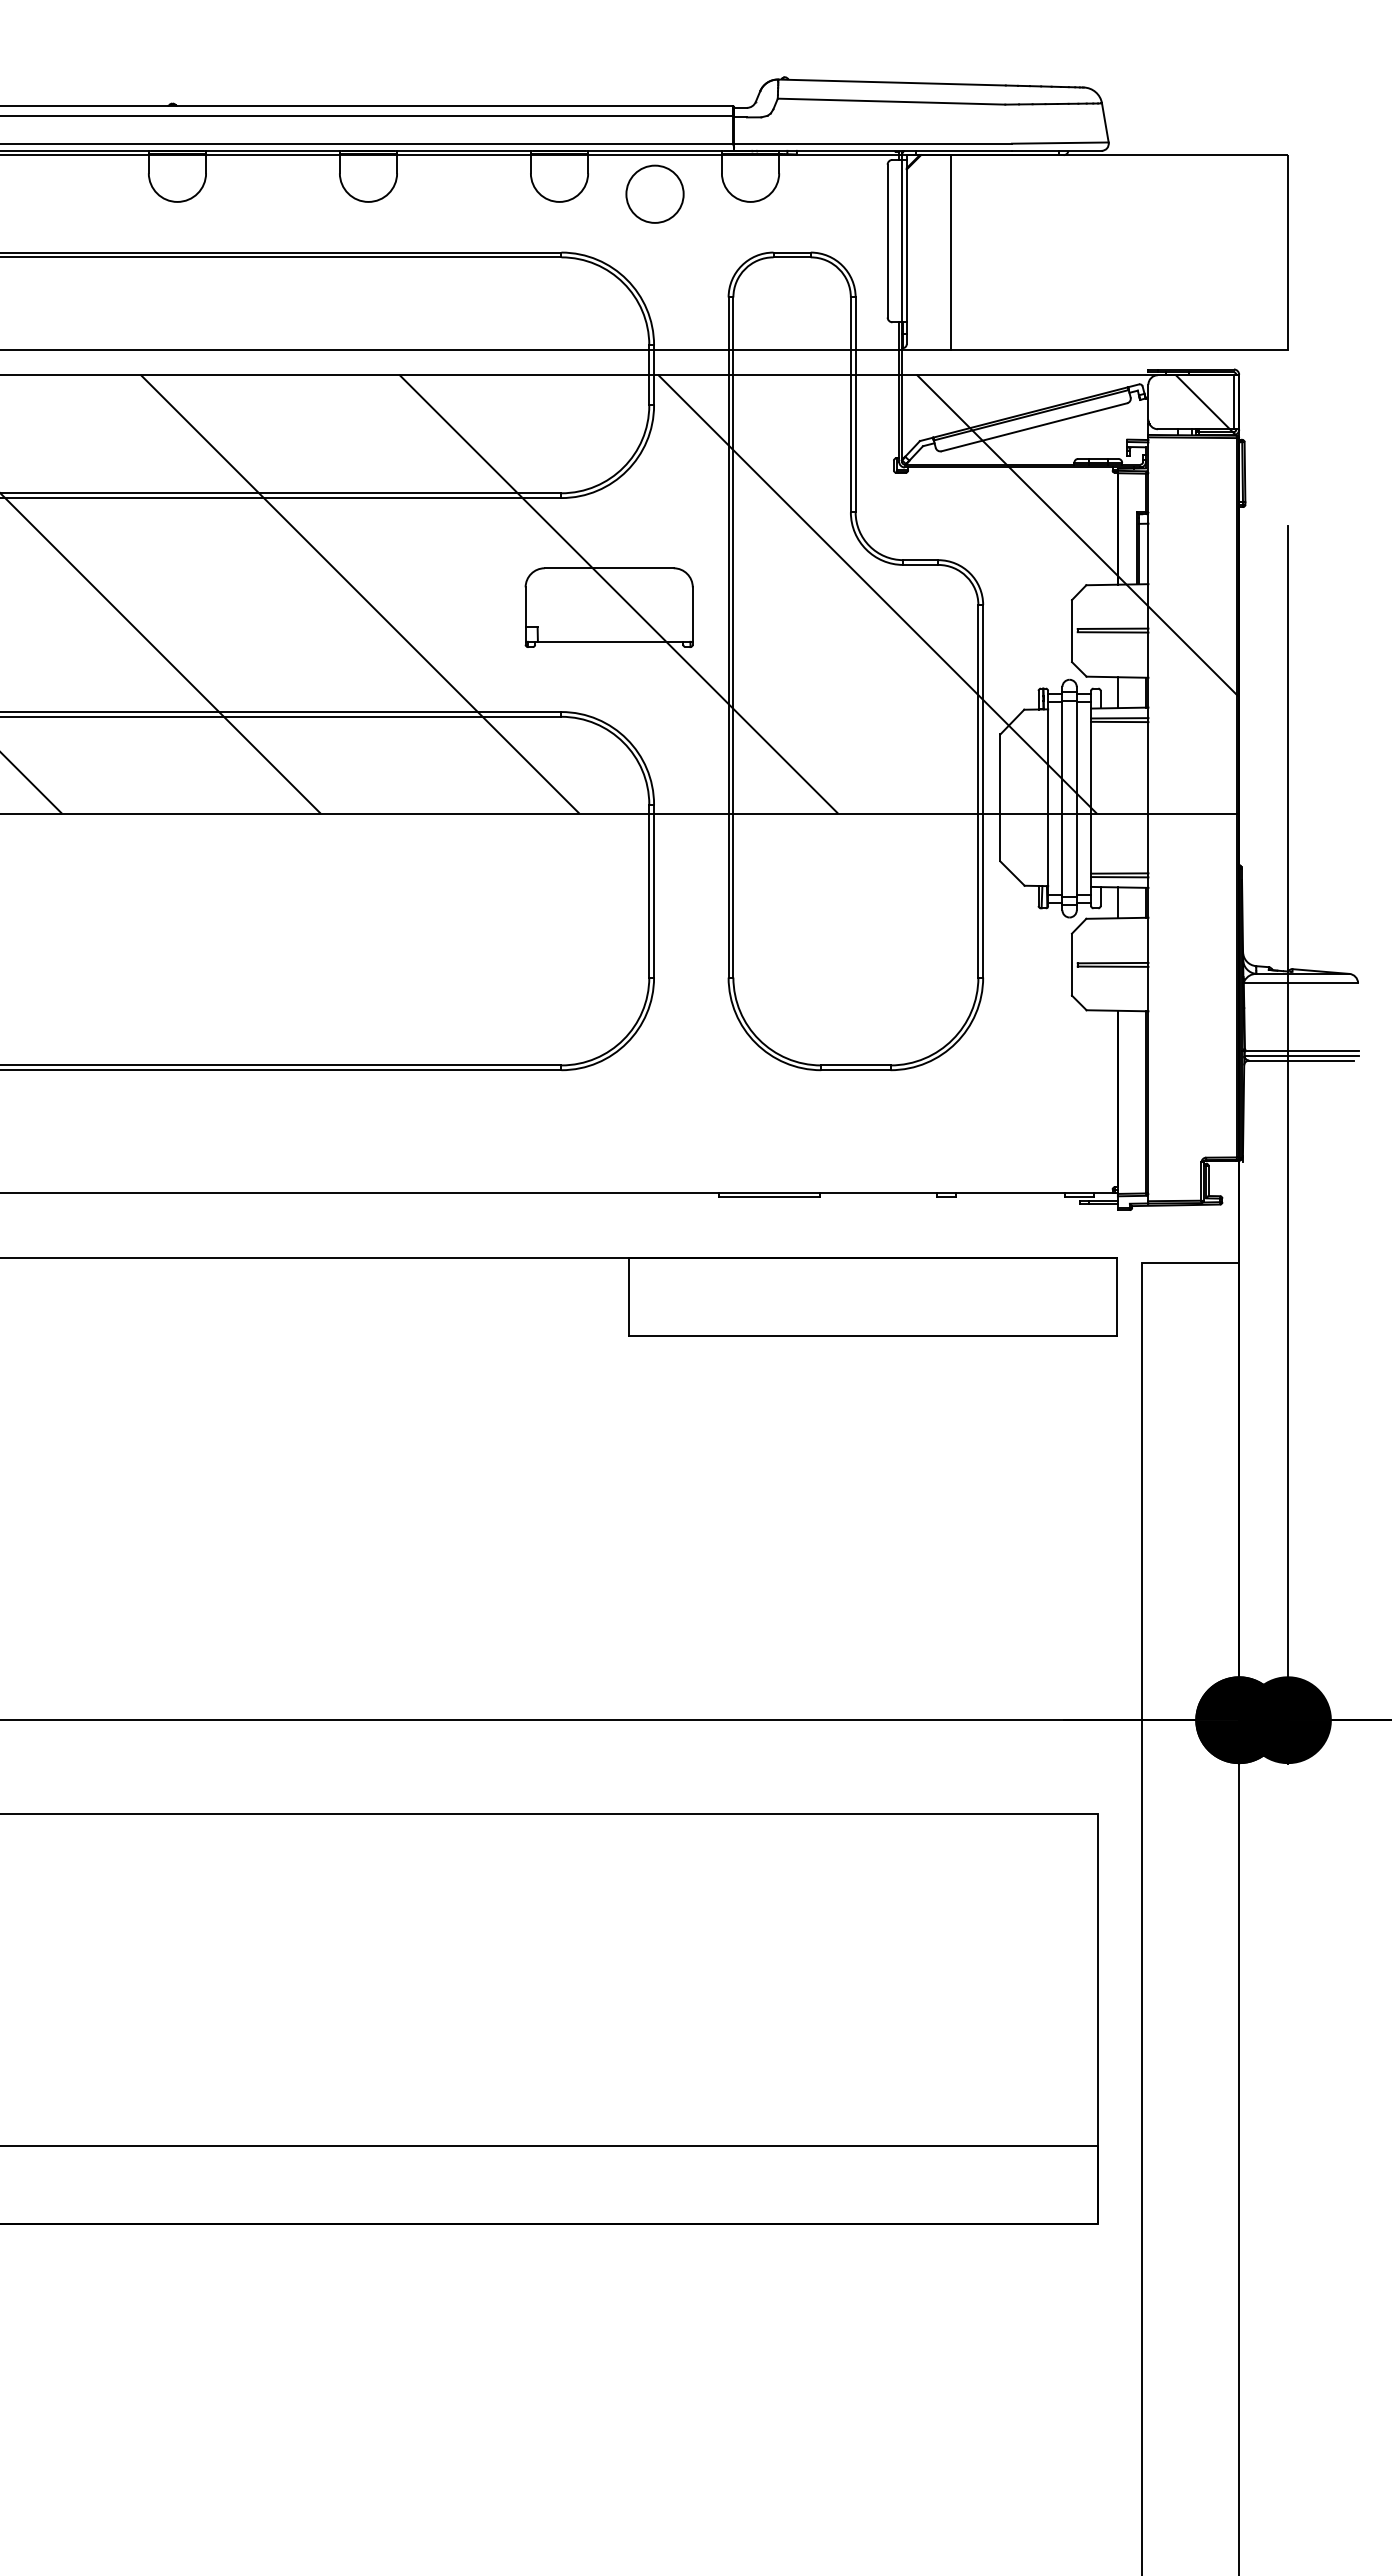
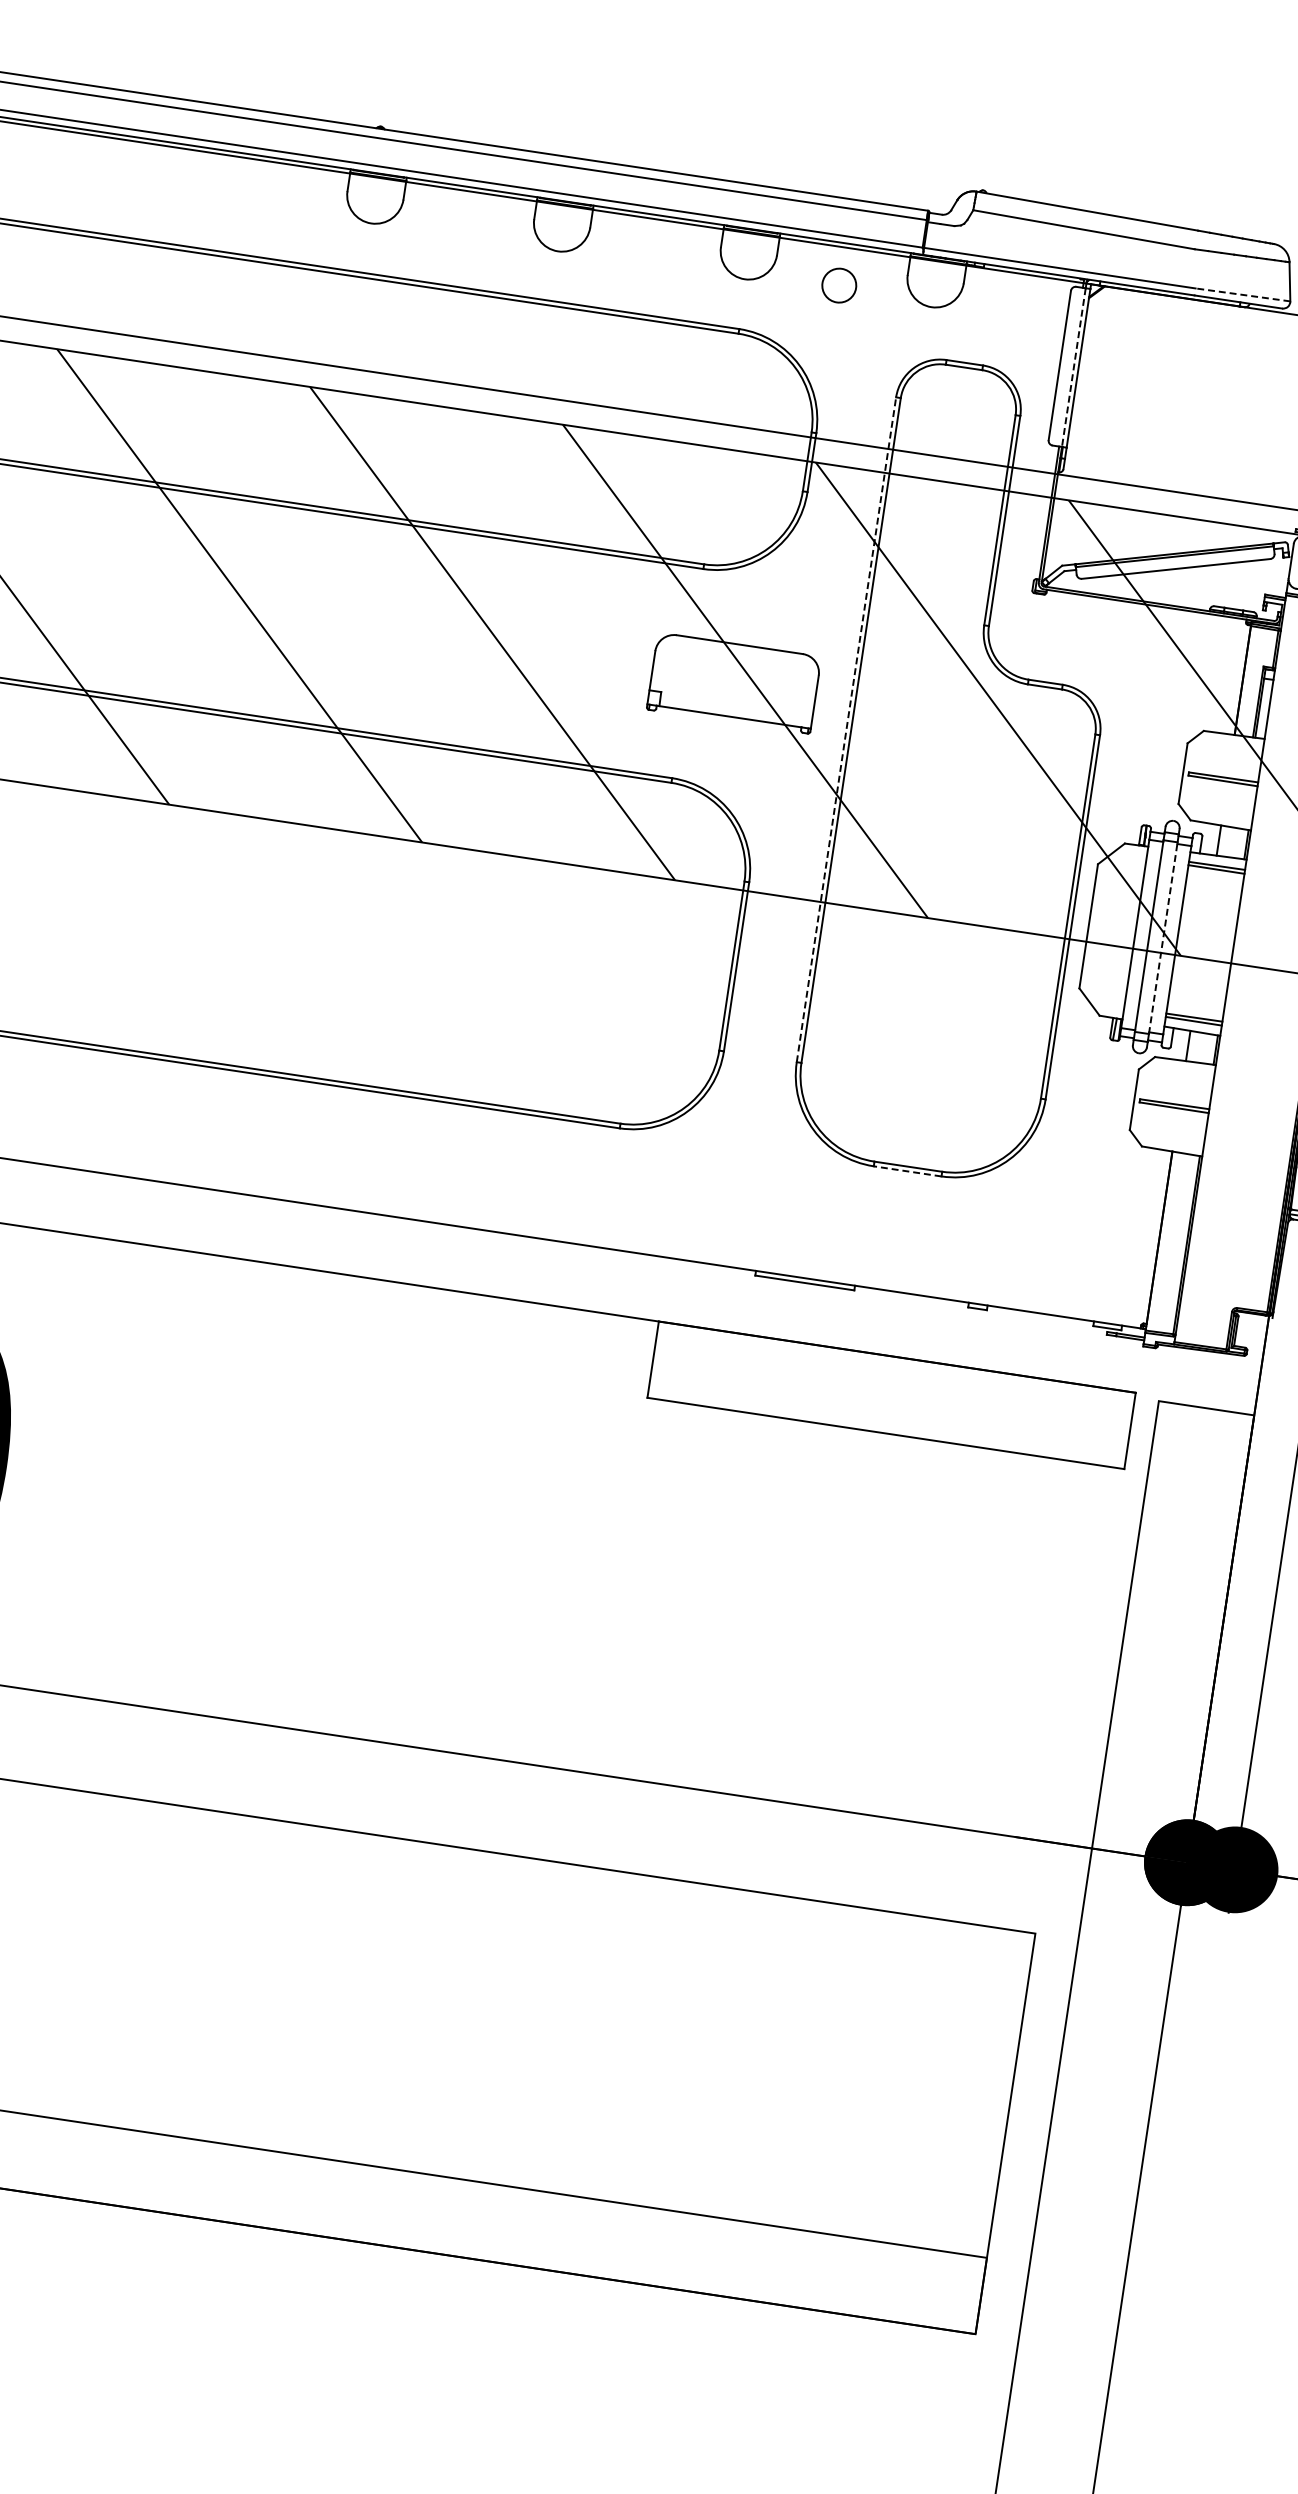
line: (1059, 143) -> (1242, 295), solid -> dashed
circle: (654, 193) -> (838, 284), size x0.6
line: (901, 241) -> (1073, 367), solid -> dashed
line: (951, 252) -> (1120, 385), removed
line: (728, 637) -> (846, 729), solid -> dashed
line: (1076, 798) -> (1163, 937), solid -> dashed
line: (855, 1070) -> (907, 1171), solid -> dashed

